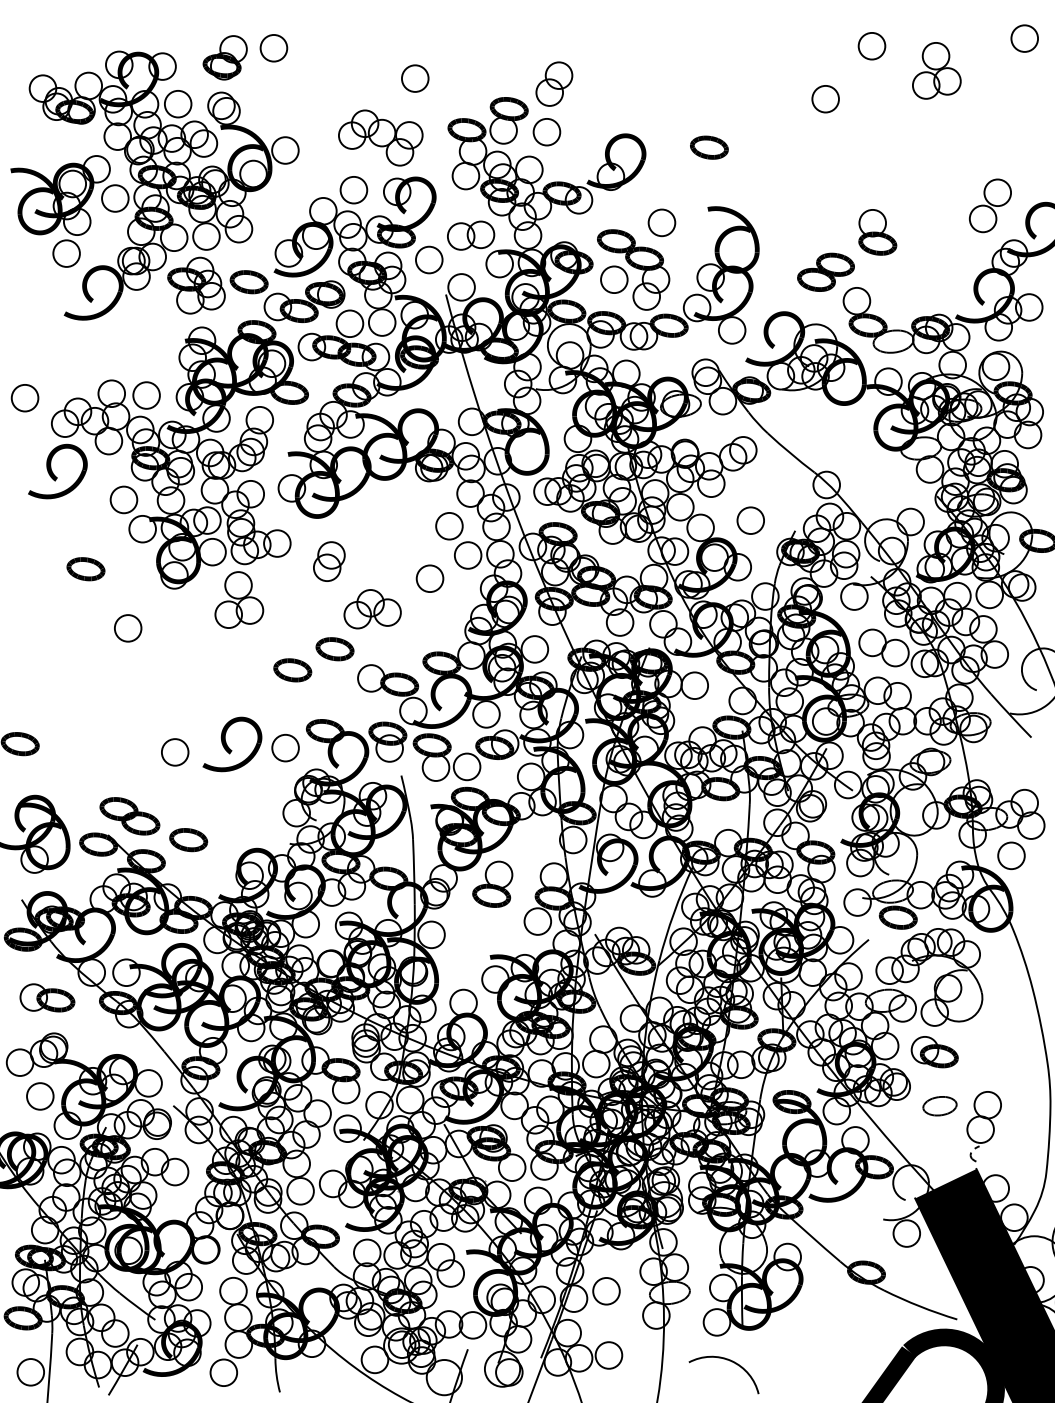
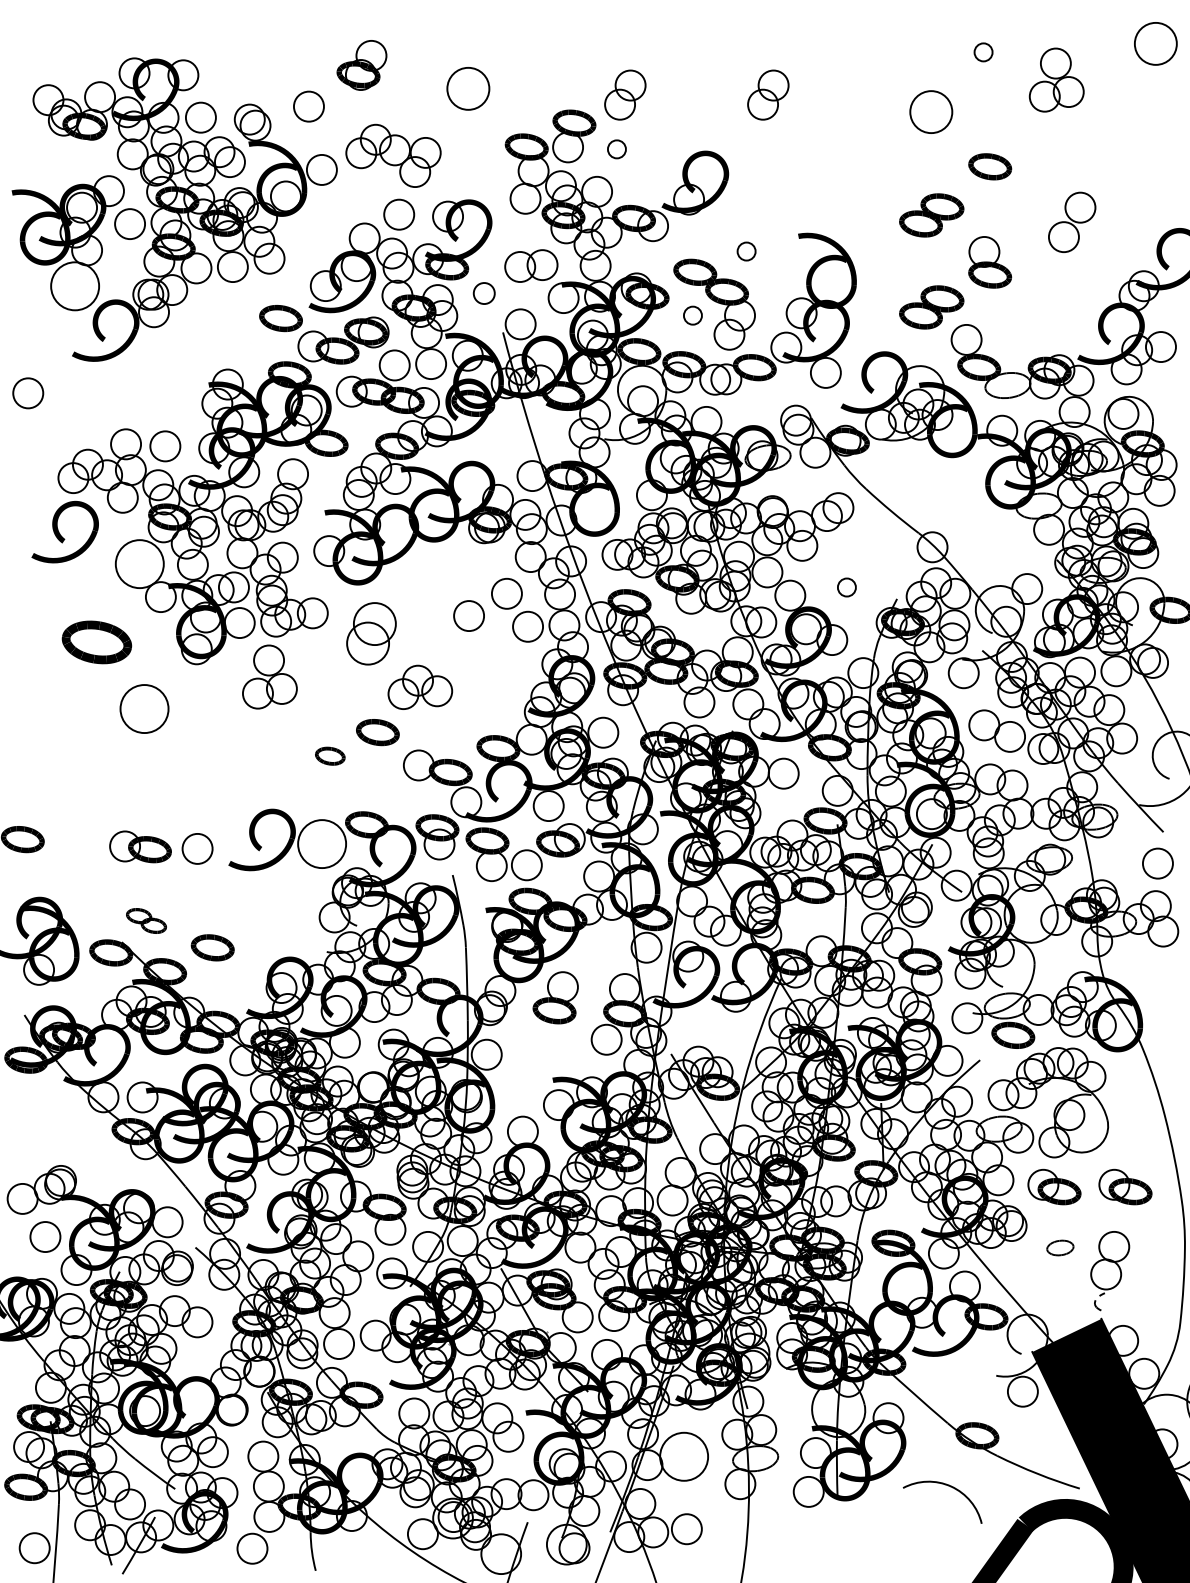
circle: (1024, 38) -> (1155, 43), size x1.4
circle: (871, 46) -> (983, 52), size x0.6
circle: (273, 48) -> (308, 106), moved
part: (224, 57) -> (361, 65), moved
circle: (415, 78) -> (468, 88), size x1.4
part: (681, 83) -> (768, 94), added
circle: (825, 98) -> (931, 111), size x1.4
circle: (546, 132) -> (616, 149), size x0.6
part: (380, 137) -> (393, 155), moved
part: (709, 147) -> (990, 166), moved
part: (825, 190) -> (931, 215), added
part: (990, 205) -> (1072, 221), moved
circle: (661, 222) -> (746, 251), size x0.6
circle: (66, 253) -> (75, 286), size x1.6
circle: (429, 260) -> (484, 293), size x0.7
circle: (613, 279) -> (692, 315), size x0.6
part: (196, 285) -> (221, 322), removed
circle: (25, 398) -> (28, 393), moved
circle: (123, 500) -> (139, 564), size x1.6
circle: (750, 520) -> (846, 587), size x0.6
part: (329, 561) -> (371, 633), size x1.4
part: (85, 568) -> (96, 641), size x1.6
circle: (429, 578) -> (468, 615), moved
circle: (128, 628) -> (144, 709), size x1.6
part: (293, 669) -> (330, 755), size x0.7
circle: (285, 748) -> (322, 844), size x1.6
part: (129, 815) -> (146, 920), size x0.6
circle: (1011, 855) -> (1157, 863), moved
part: (47, 997) -> (140, 846), moved
part: (997, 1051) -> (1125, 1186), added
part: (940, 1105) -> (1060, 1247), size x0.7
circle: (606, 1291) -> (684, 1456), size x1.6
arc: (730, 1361) -> (950, 1487), moved

